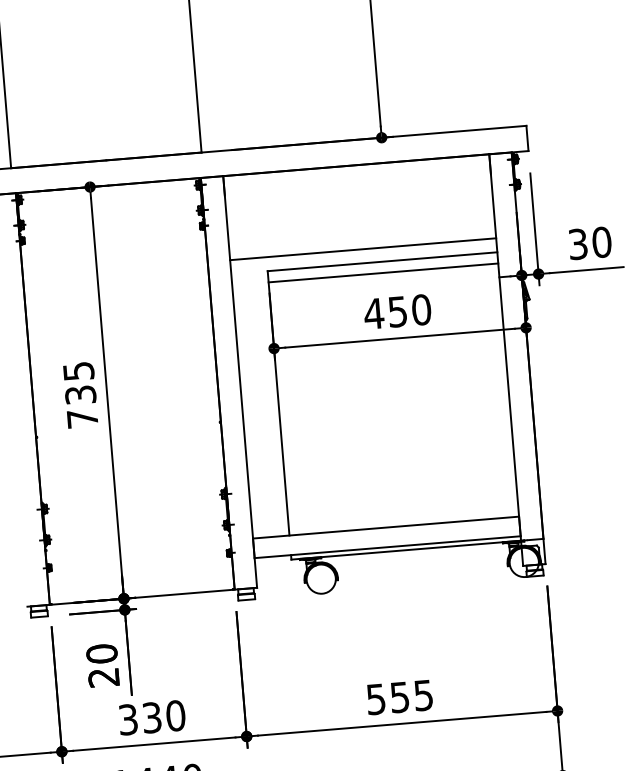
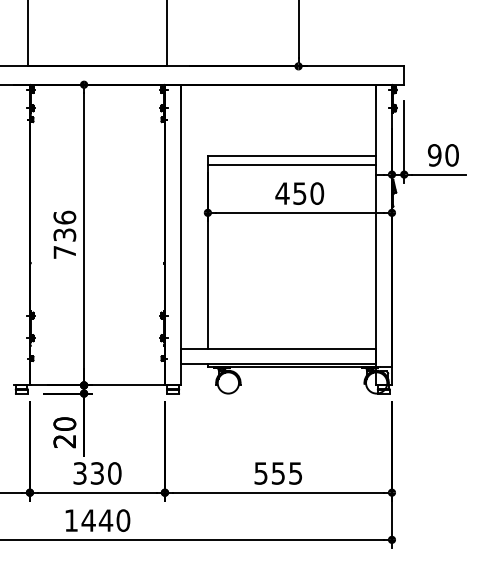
text: (577, 244) -> (434, 155), 30 -> 90
line: (363, 249) -> (278, 146), removed
text: (78, 371) -> (64, 217), 735 -> 736

